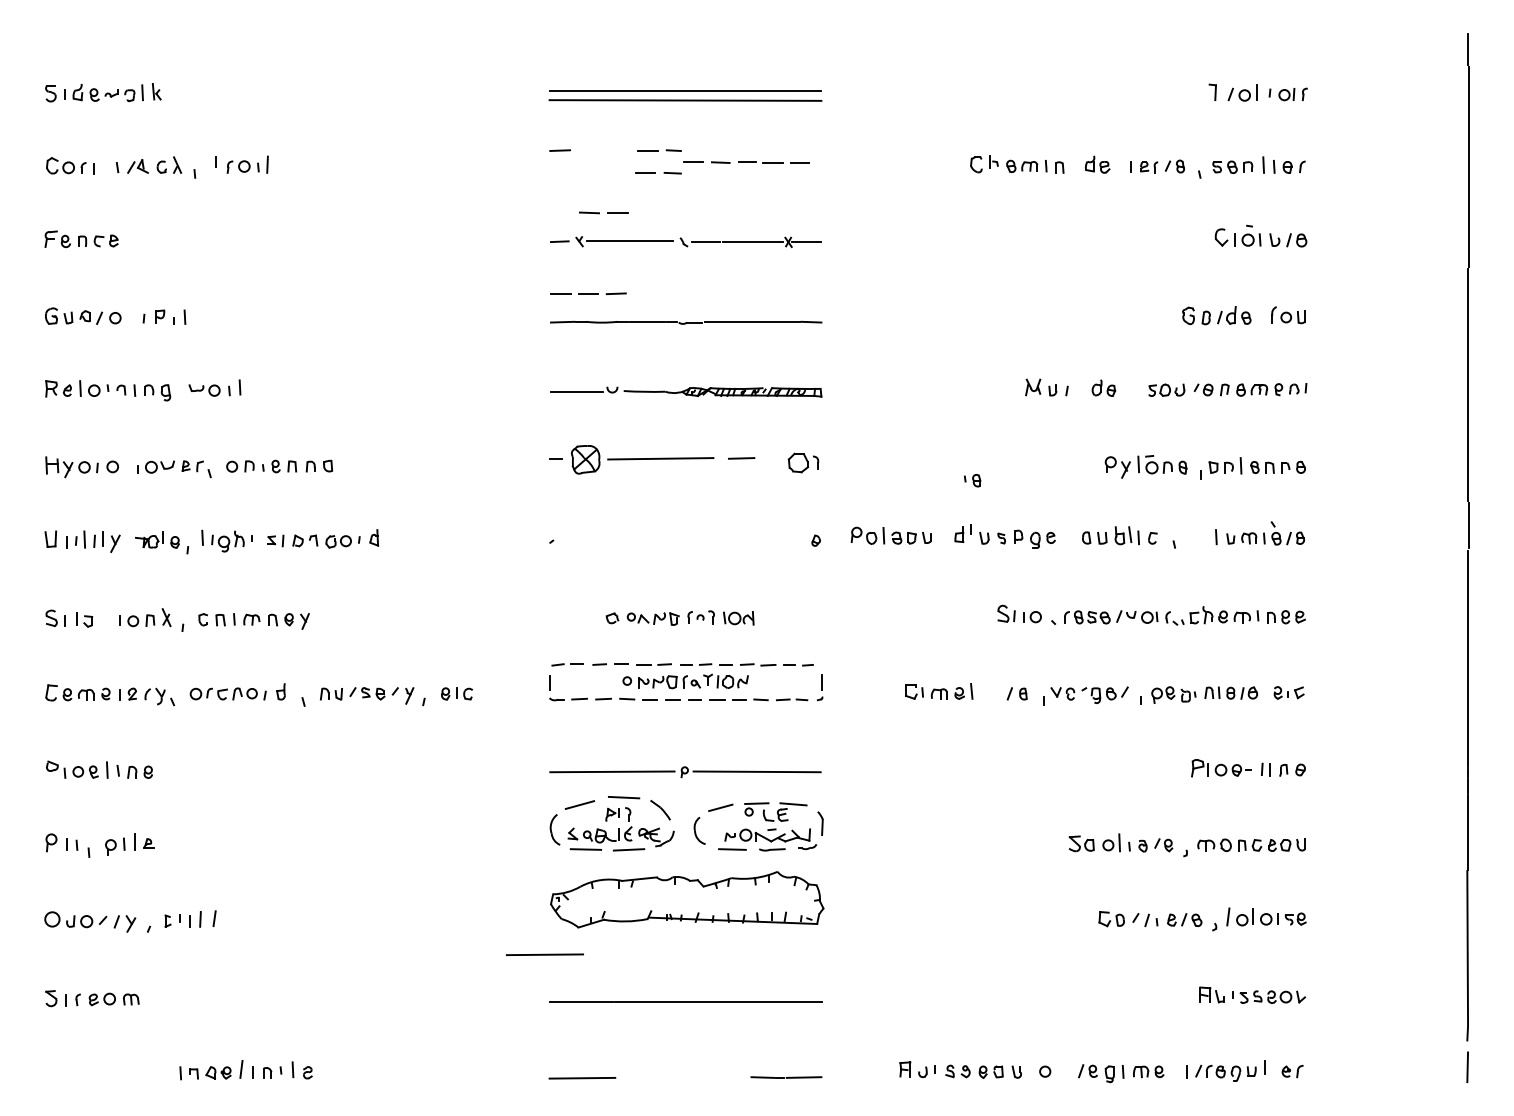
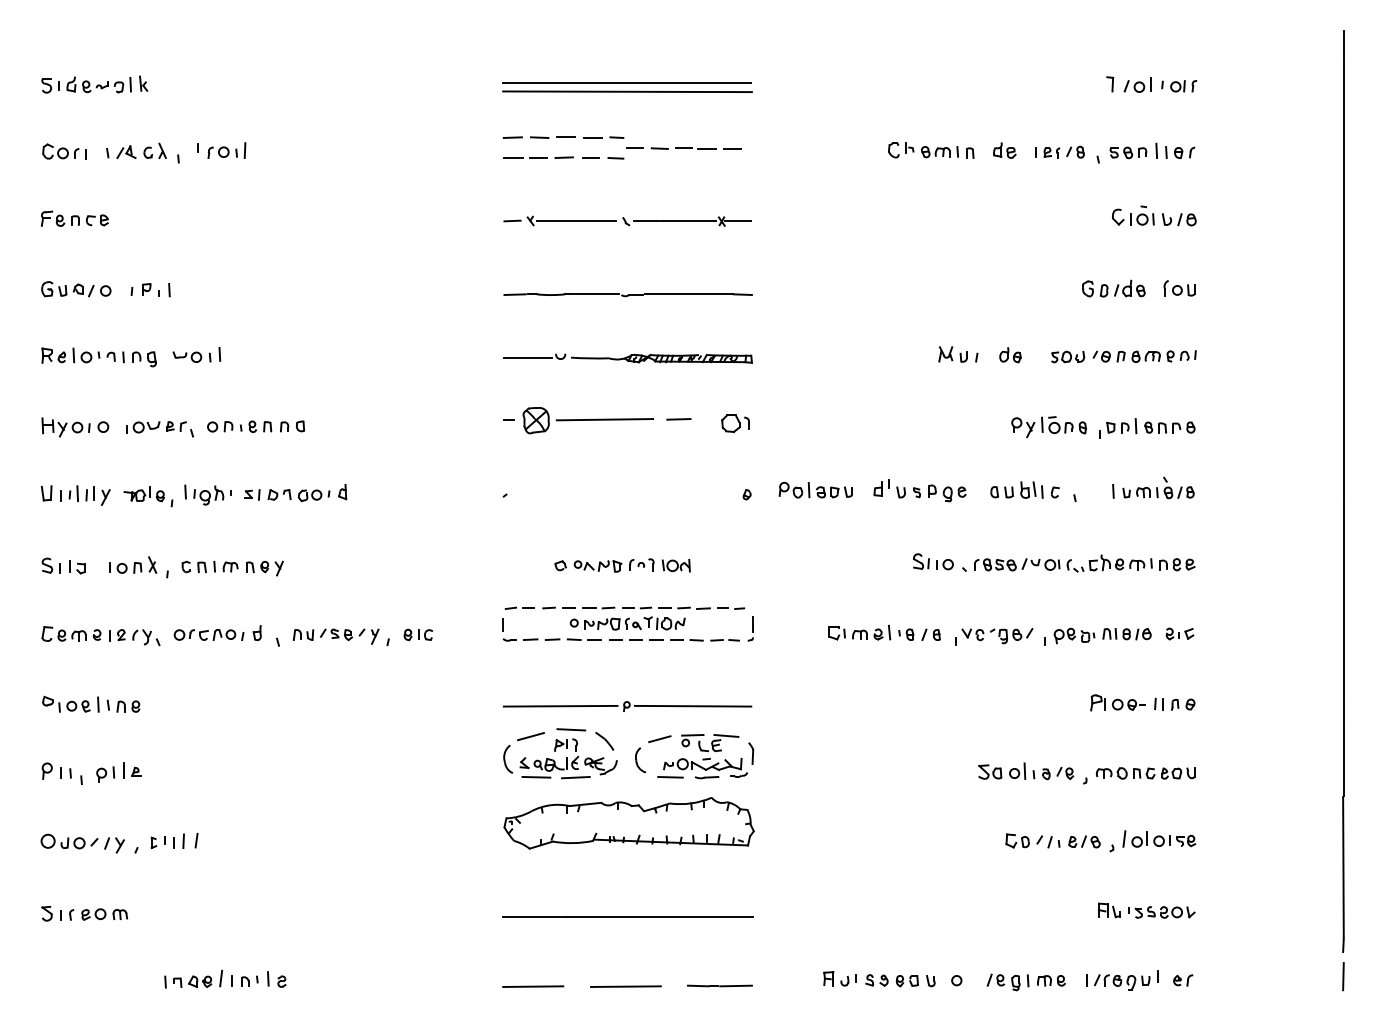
line: (600, 212) -> (549, 137), moved
line: (588, 293) -> (538, 157), moved
part: (972, 480) -> (906, 634), moved
line: (544, 954) -> (625, 986), moved

